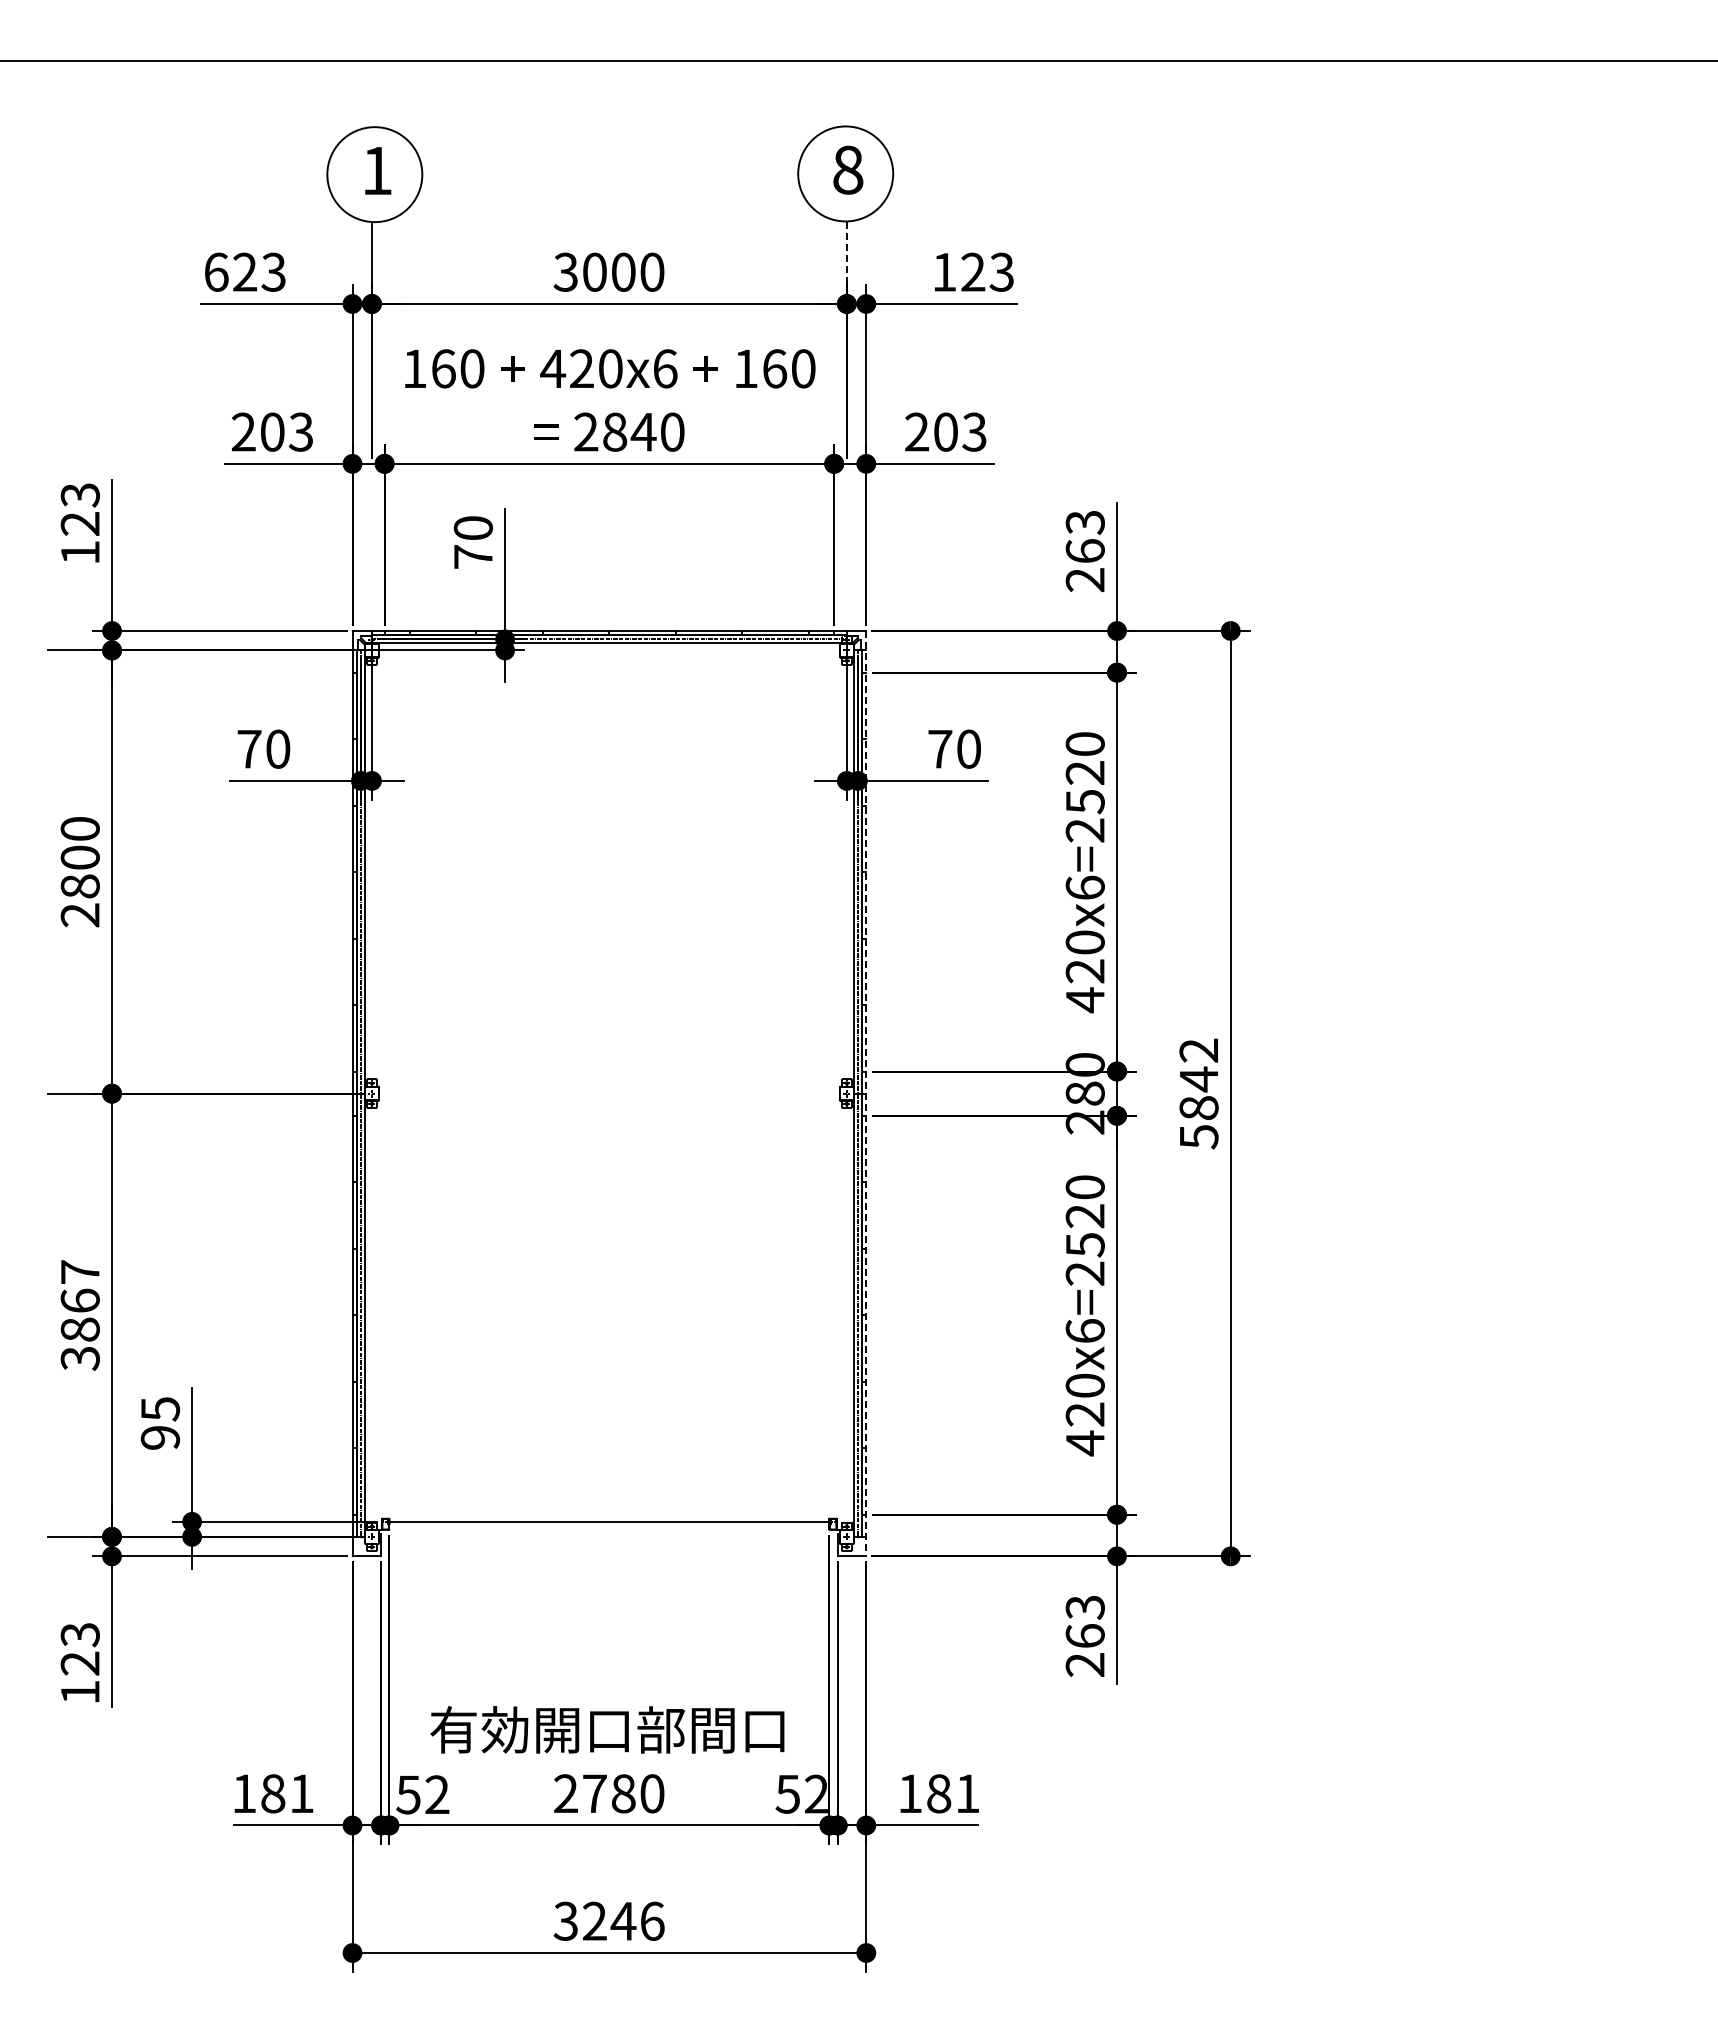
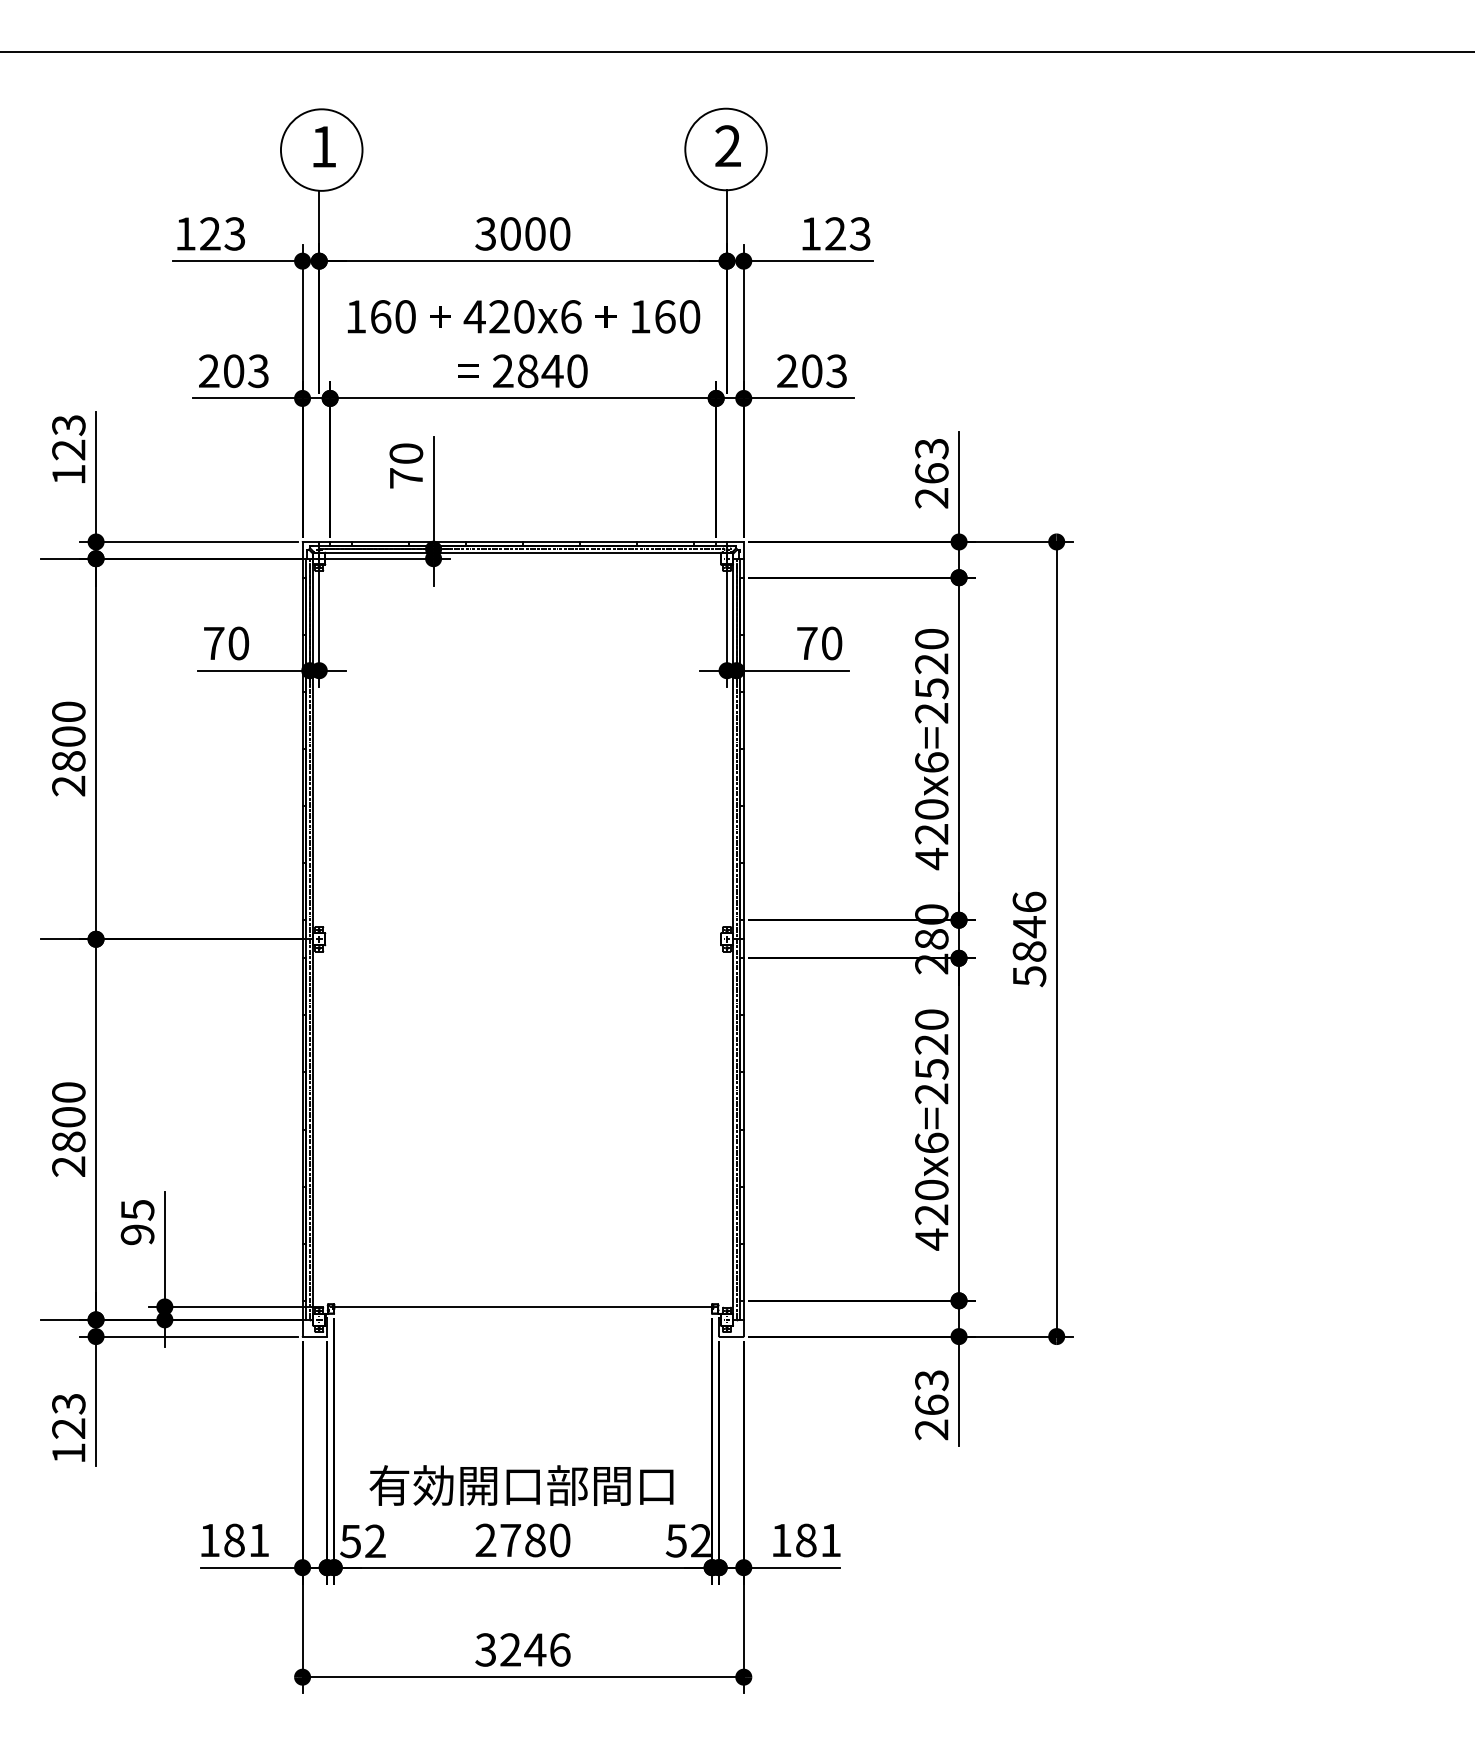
text: (848, 169) -> (728, 145), 8 -> 2
line: (846, 252) -> (726, 216), dashed -> solid
text: (216, 271) -> (185, 233), 623 -> 123
text: (1198, 1050) -> (1029, 902), 5842 -> 5846
line: (866, 1094) -> (743, 939), dashed -> solid
text: (79, 1315) -> (68, 1129), 3867 -> 2800

